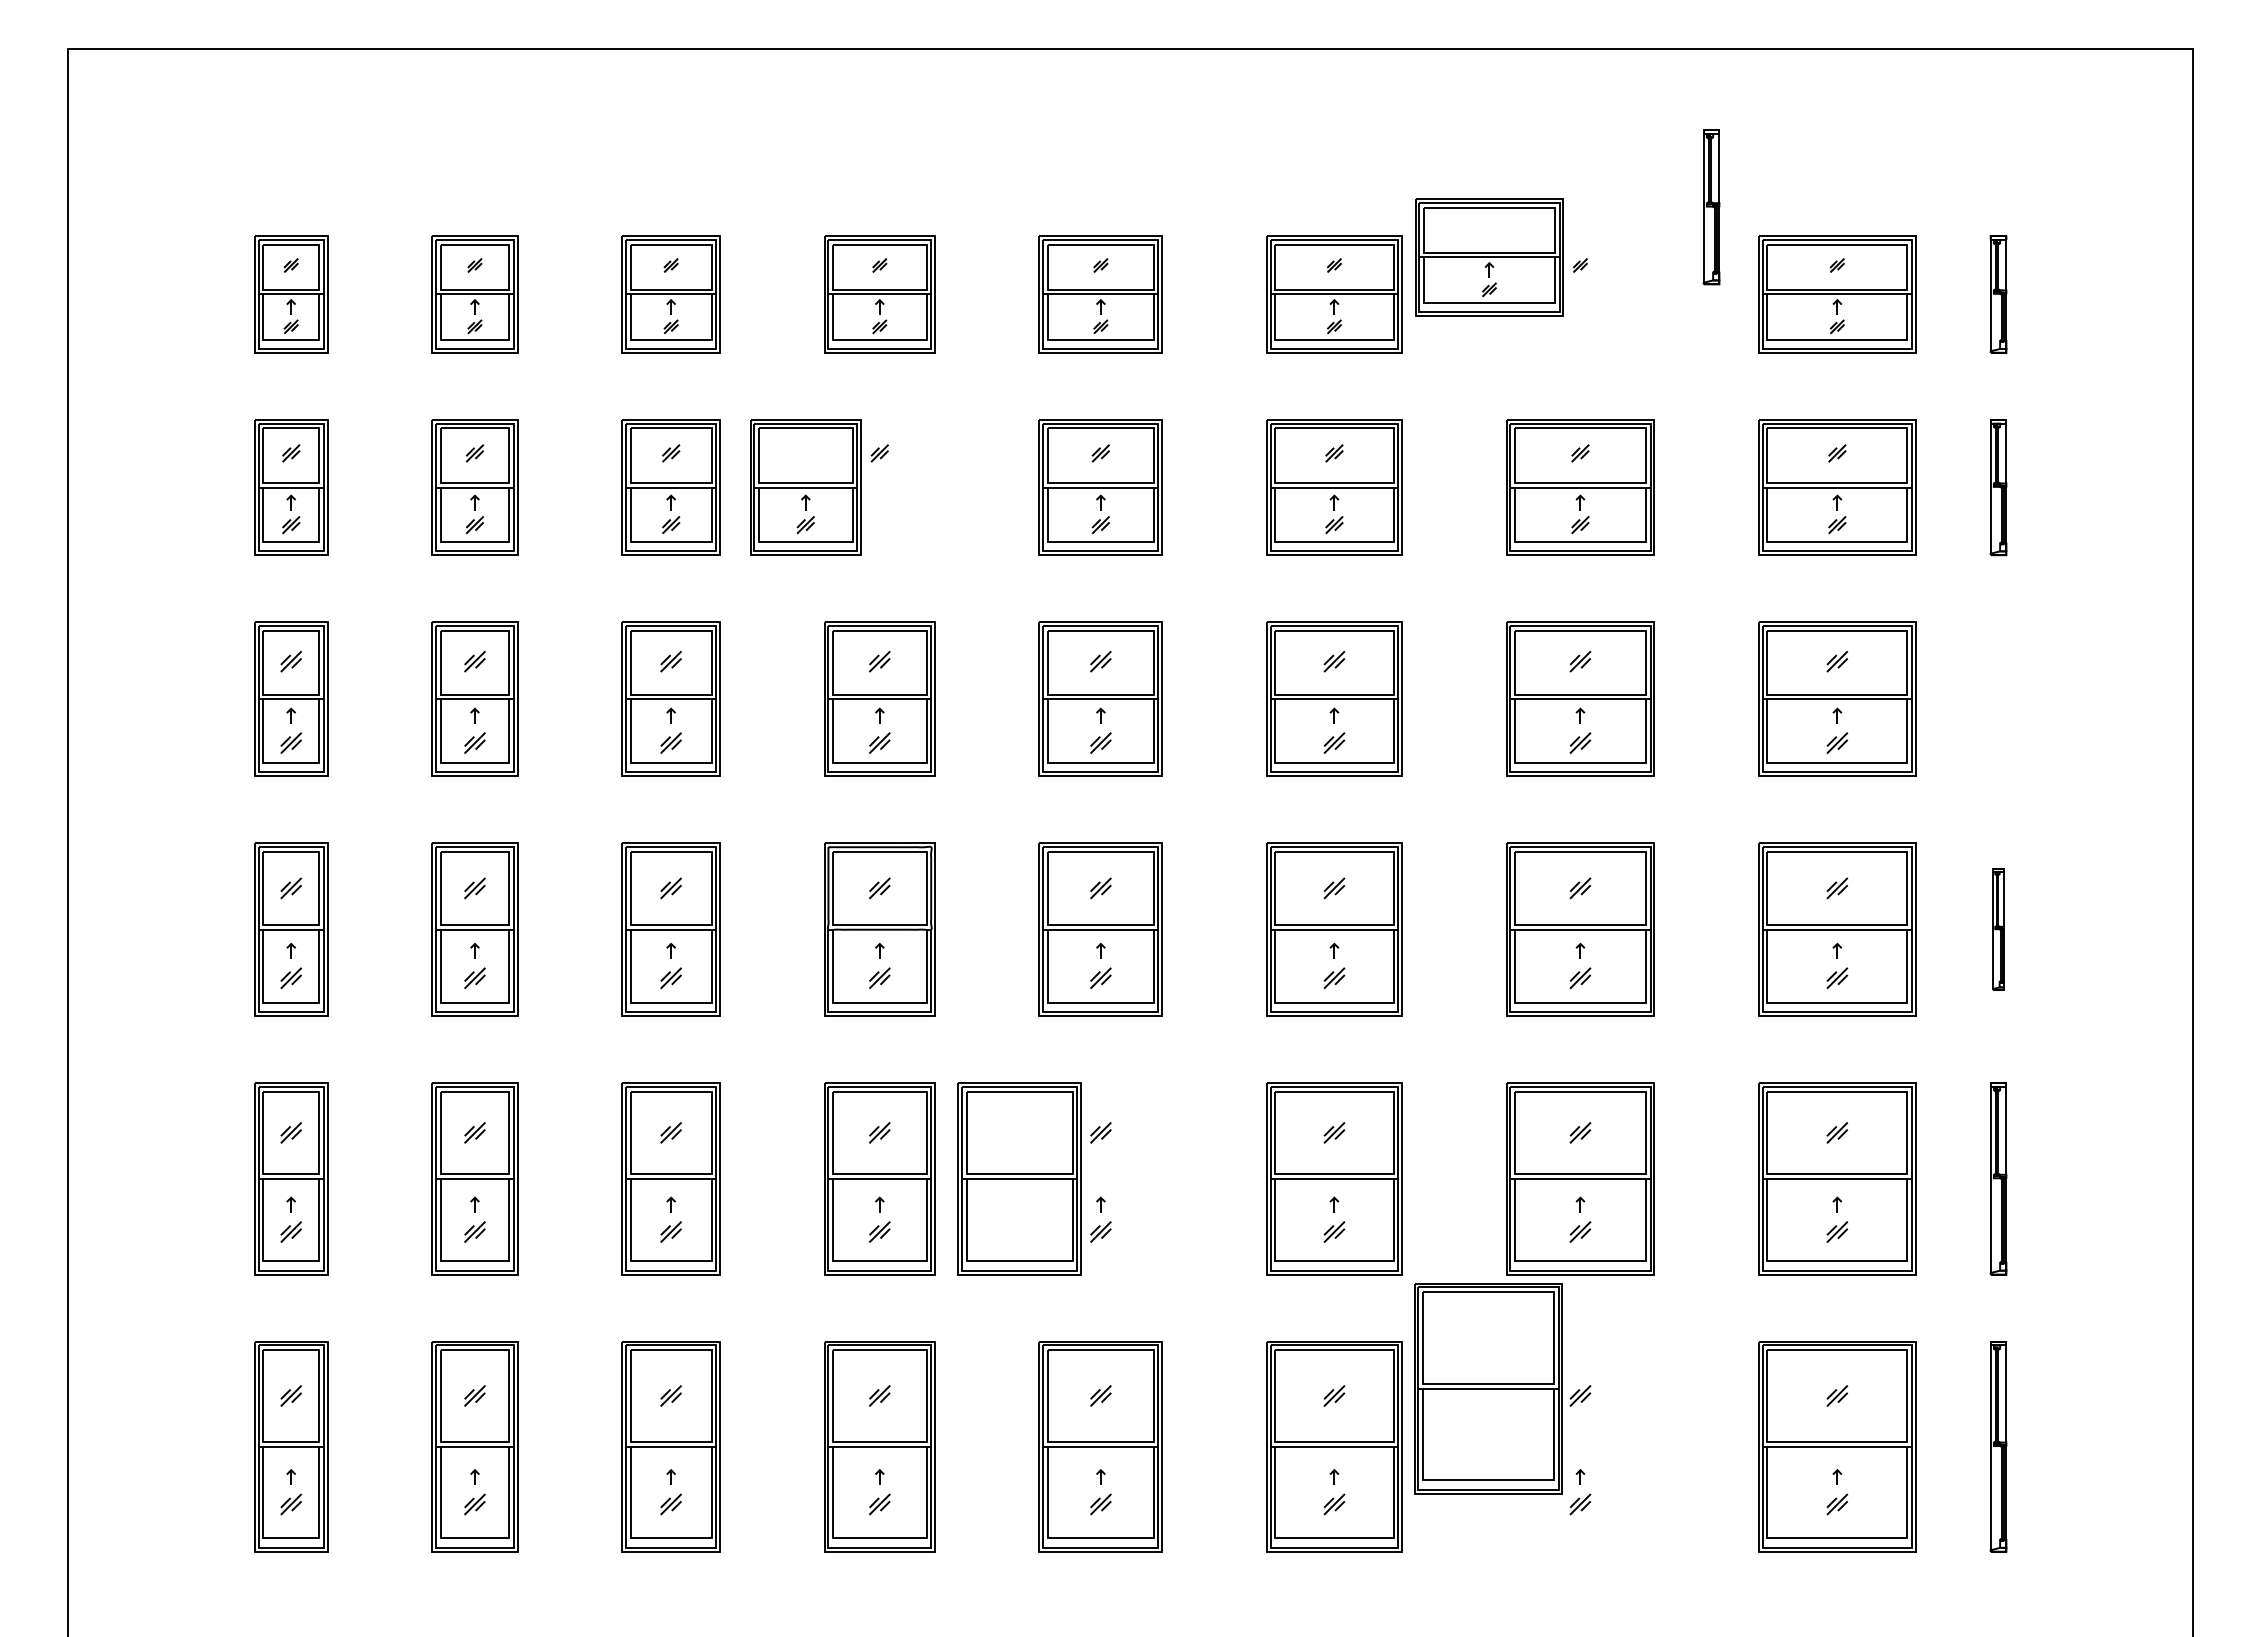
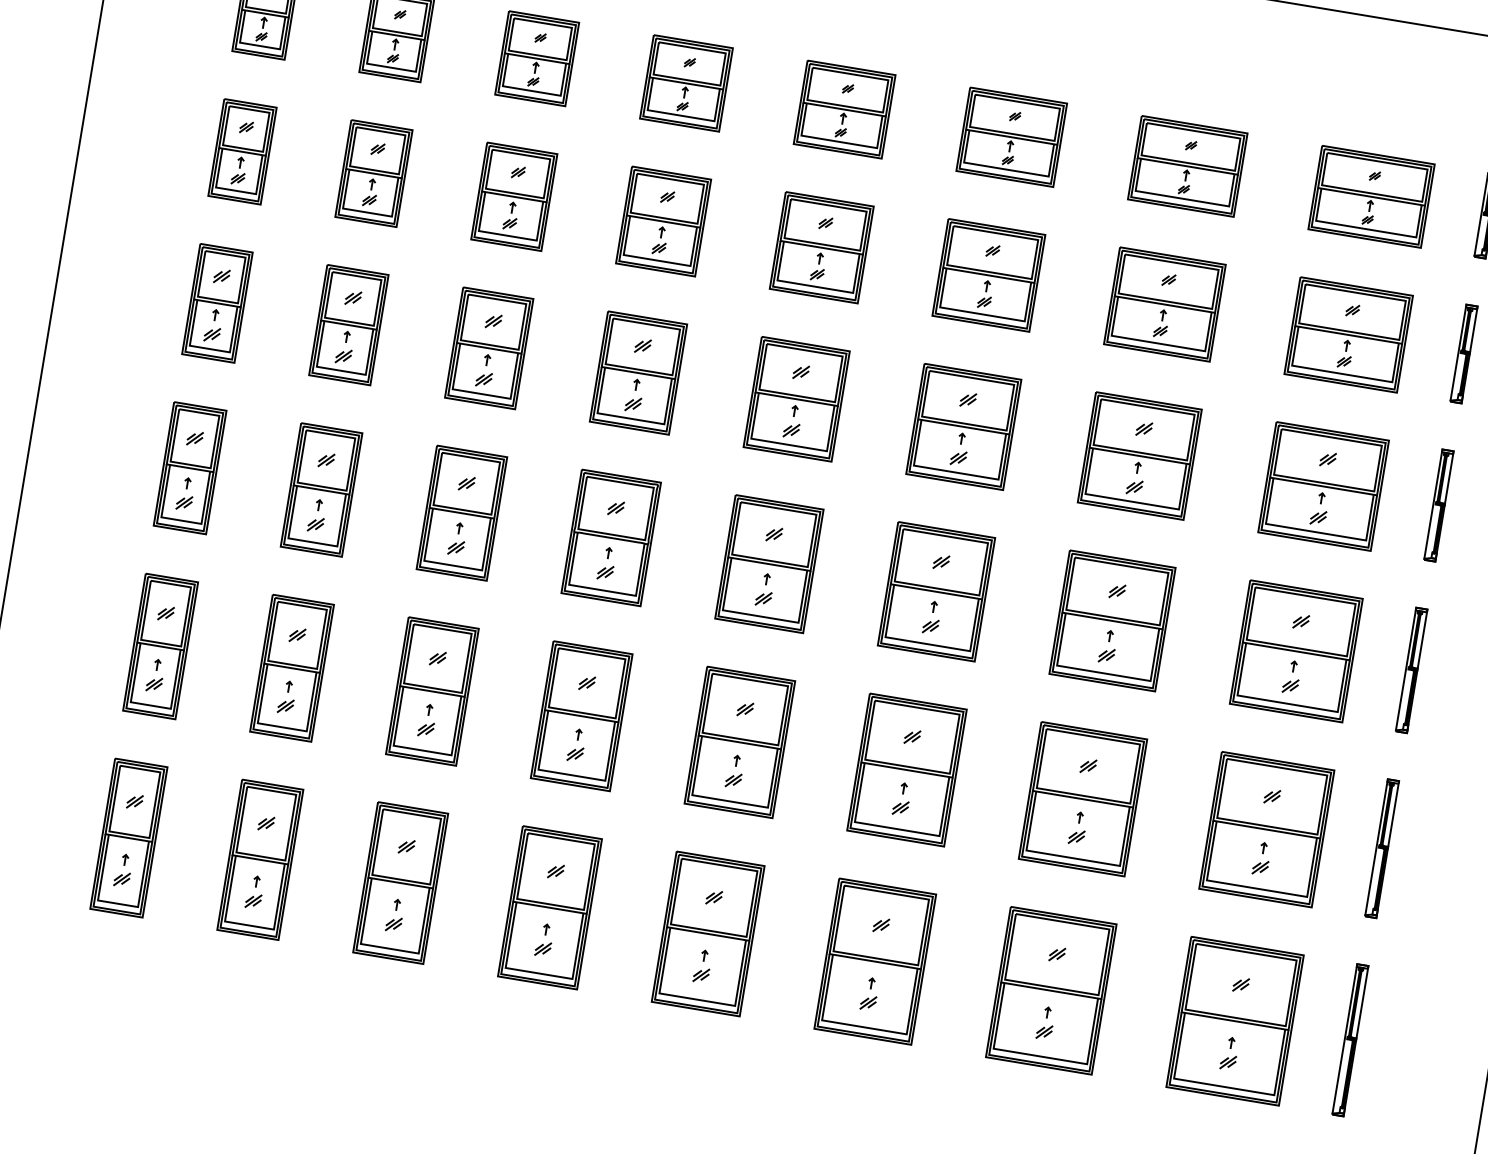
part: (1711, 207) -> (1438, 505), moved
part: (1489, 257) -> (1187, 166), moved
part: (805, 487) -> (663, 221), moved
part: (1998, 929) -> (1411, 670), size x1.43
part: (1019, 1178) -> (739, 742), moved
part: (1488, 1388) -> (1051, 990), moved

